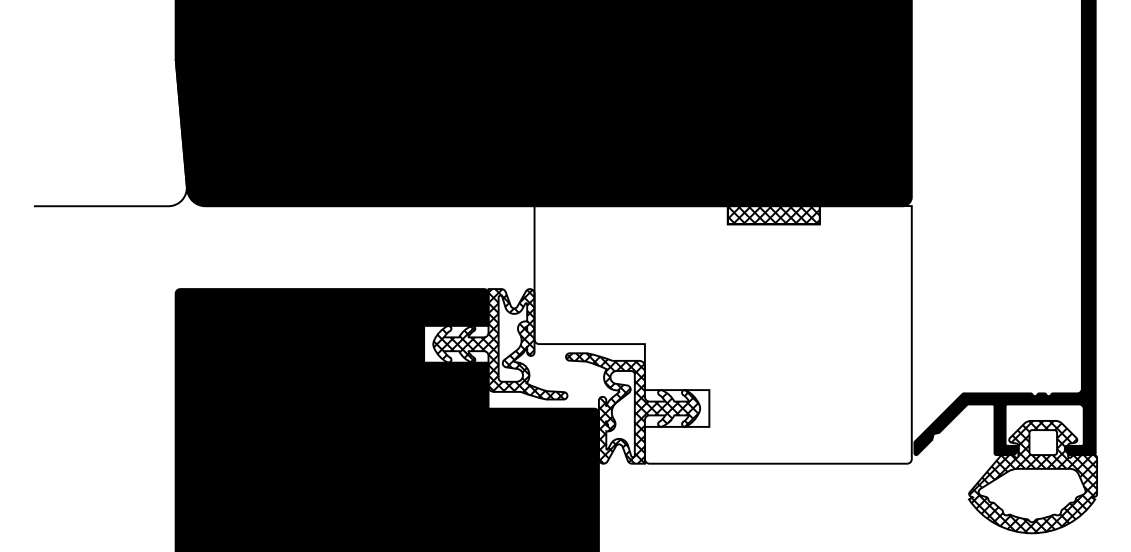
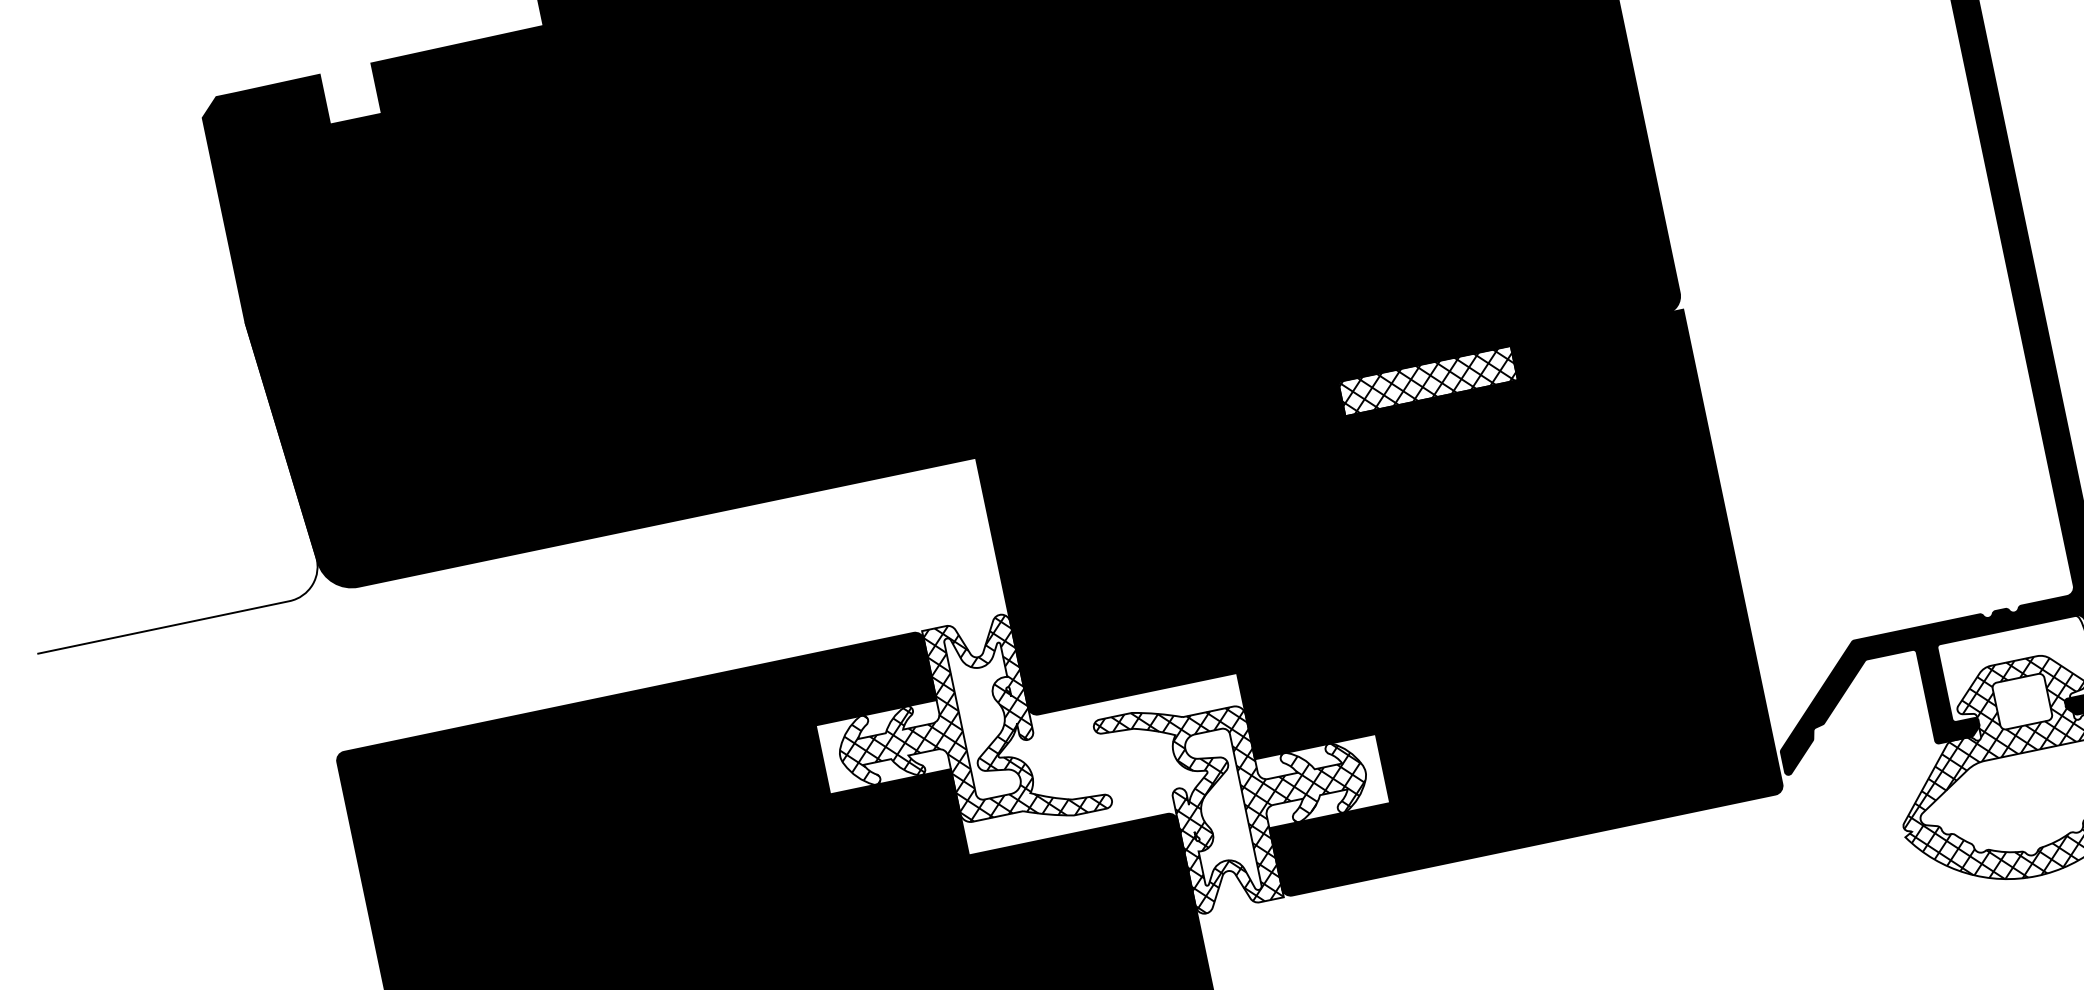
fill: (722, 334) -> (1378, 624), added

